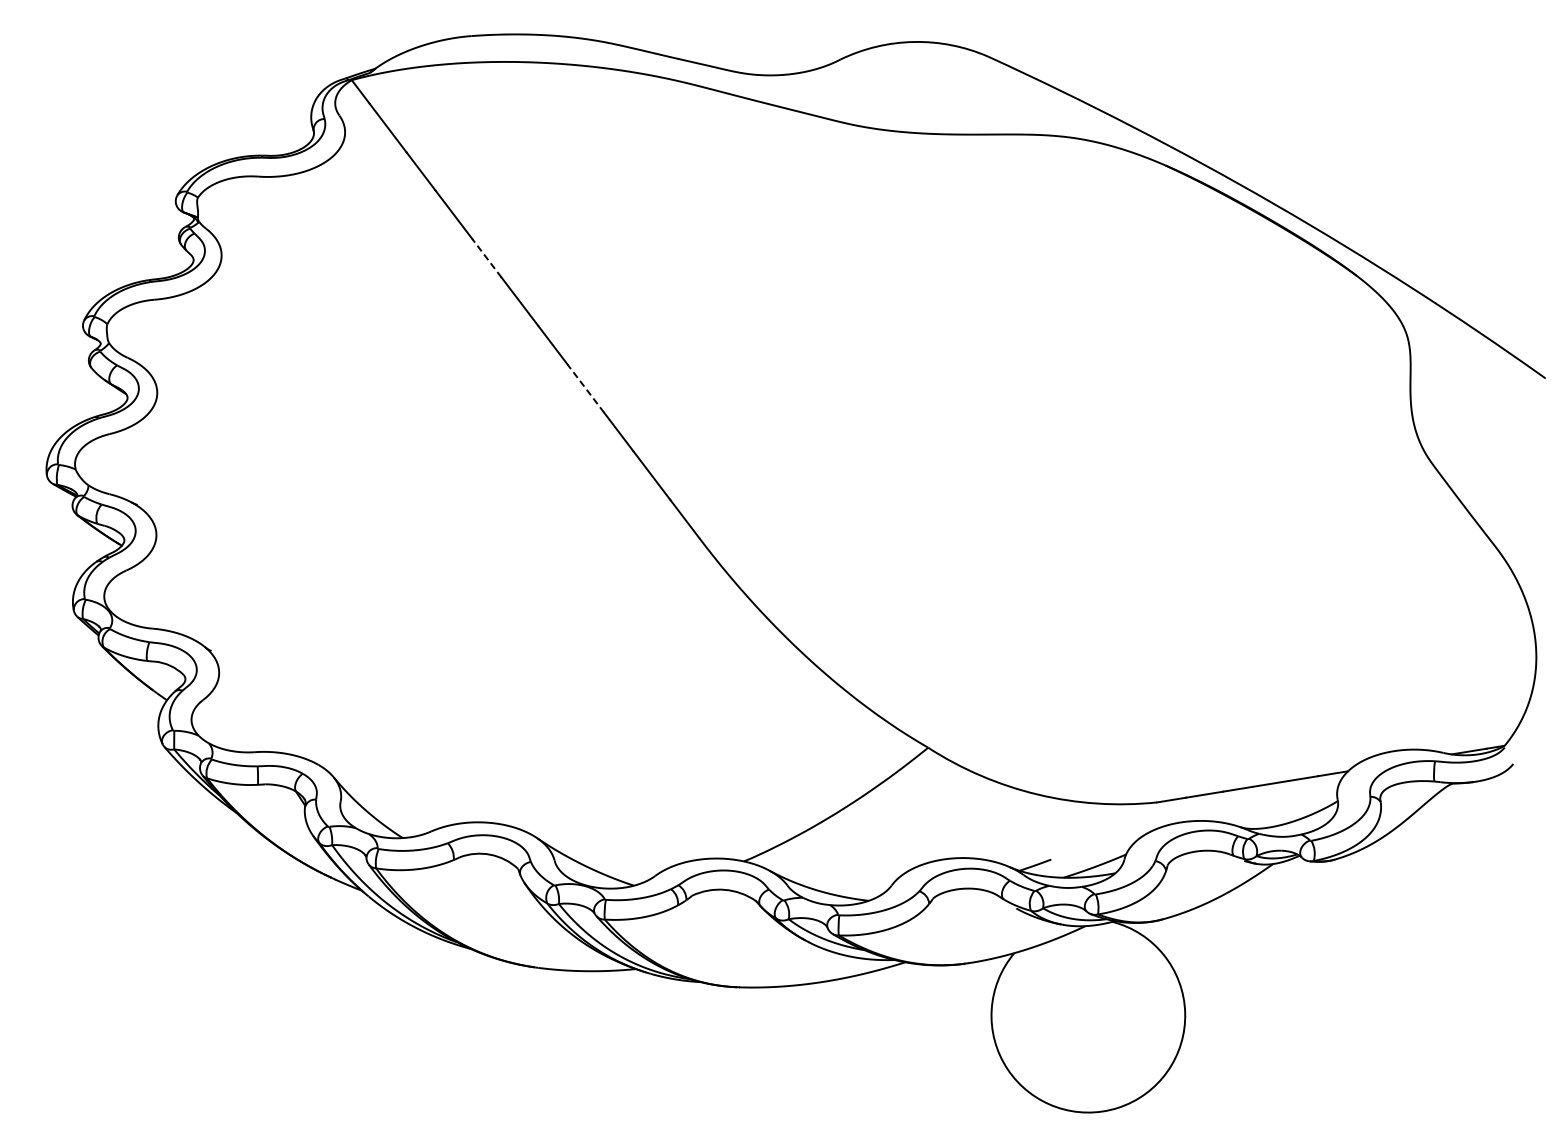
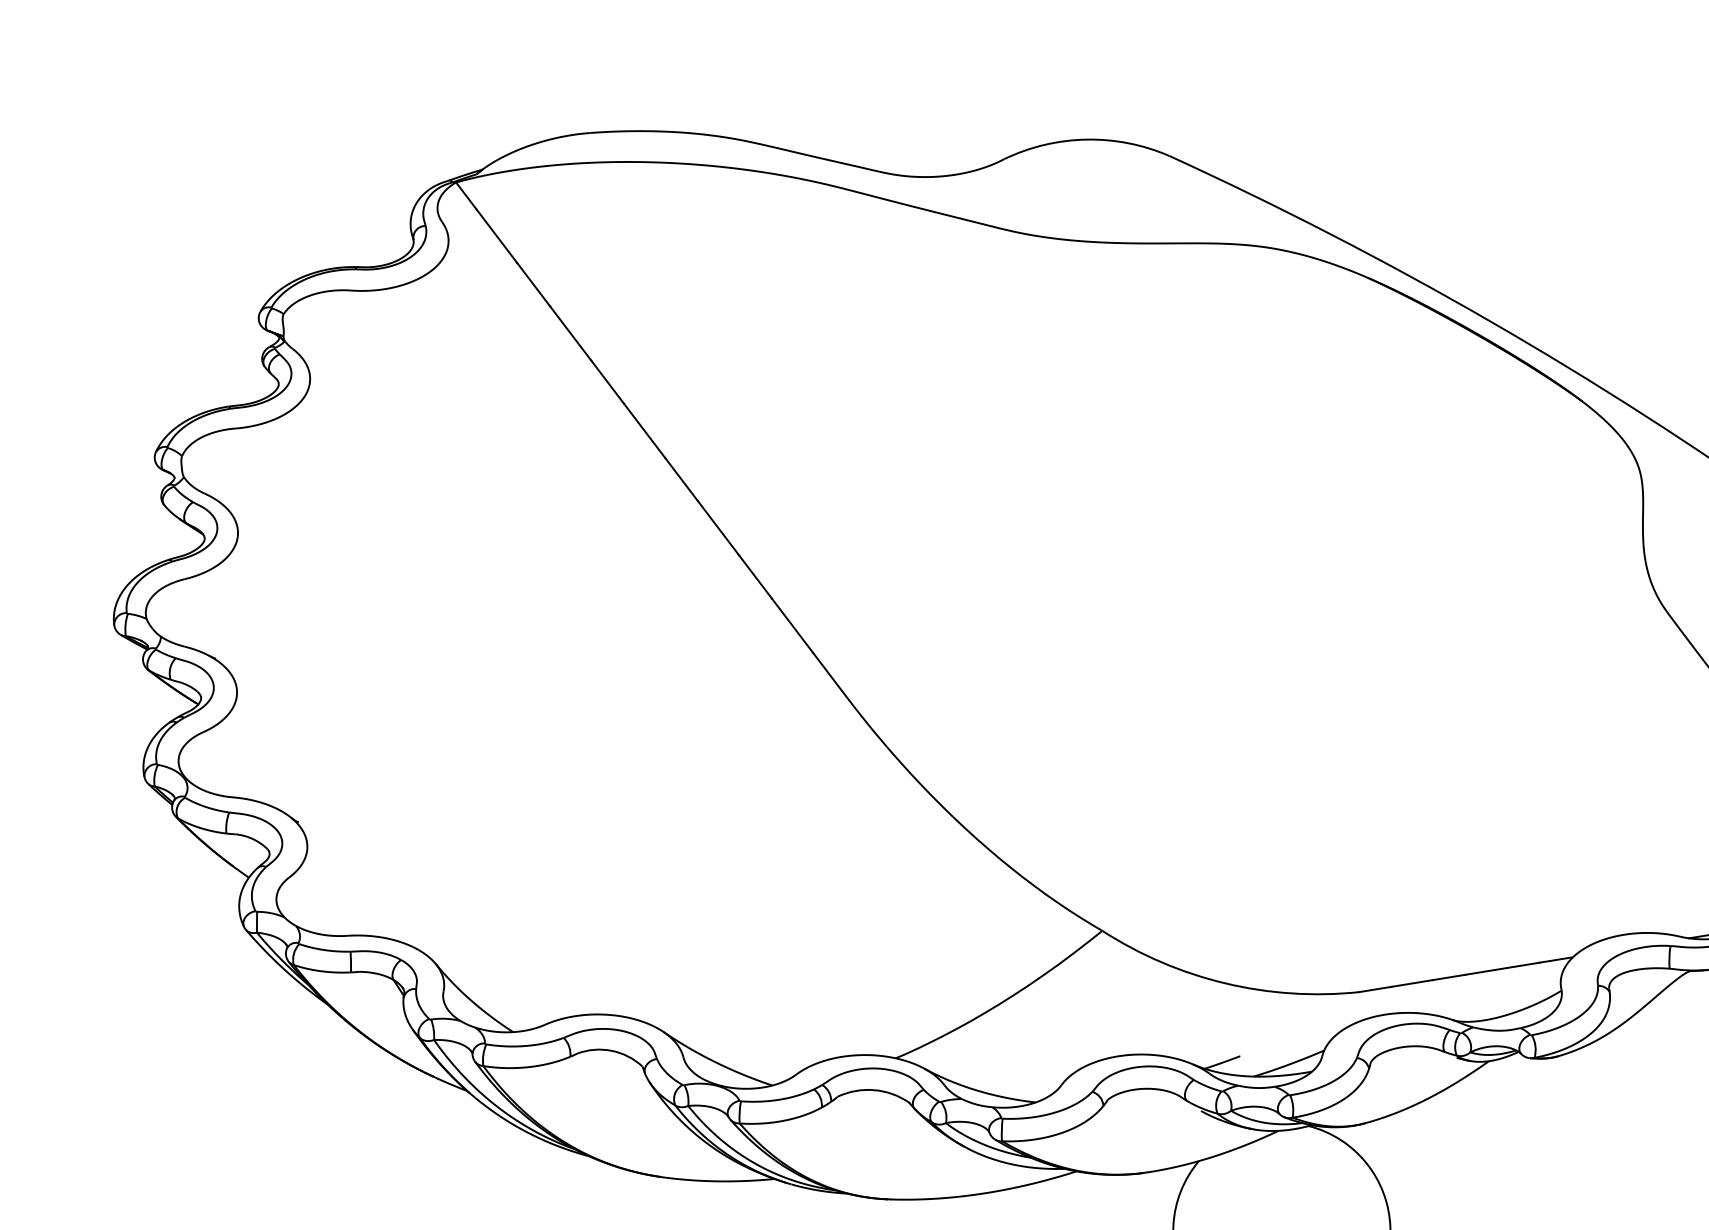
line: (486, 257) -> (607, 381), dashed -> solid
line: (585, 388) -> (718, 528), dashed -> solid

